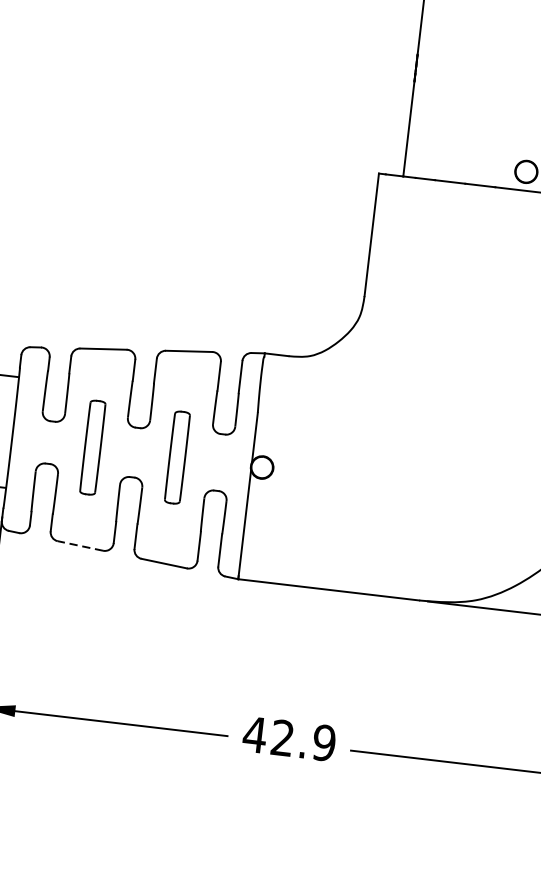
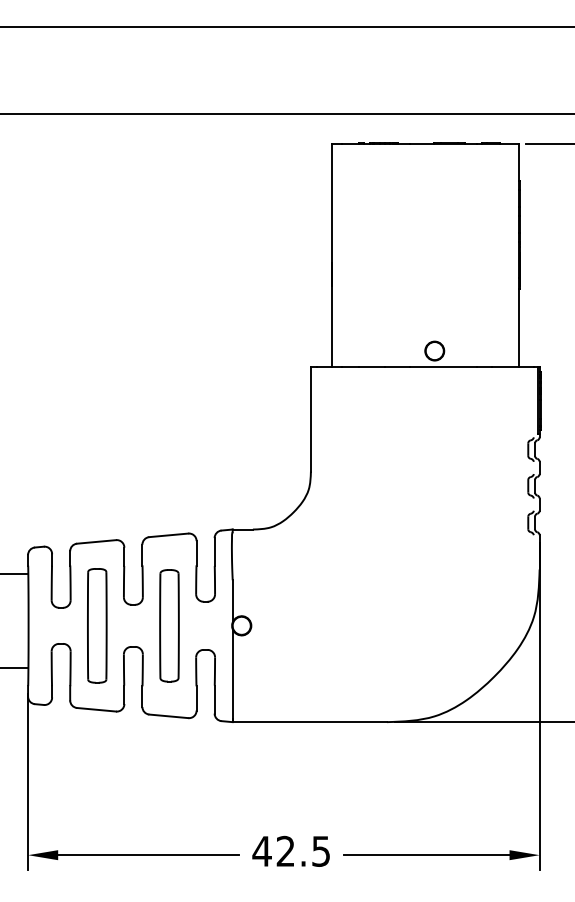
part: (93, 447) -> (97, 625), size x1.43
part: (177, 457) -> (169, 625), size x1.43
line: (80, 545) -> (96, 709), dashed -> solid
text: (323, 741) -> (320, 850), 42.9 -> 42.5

